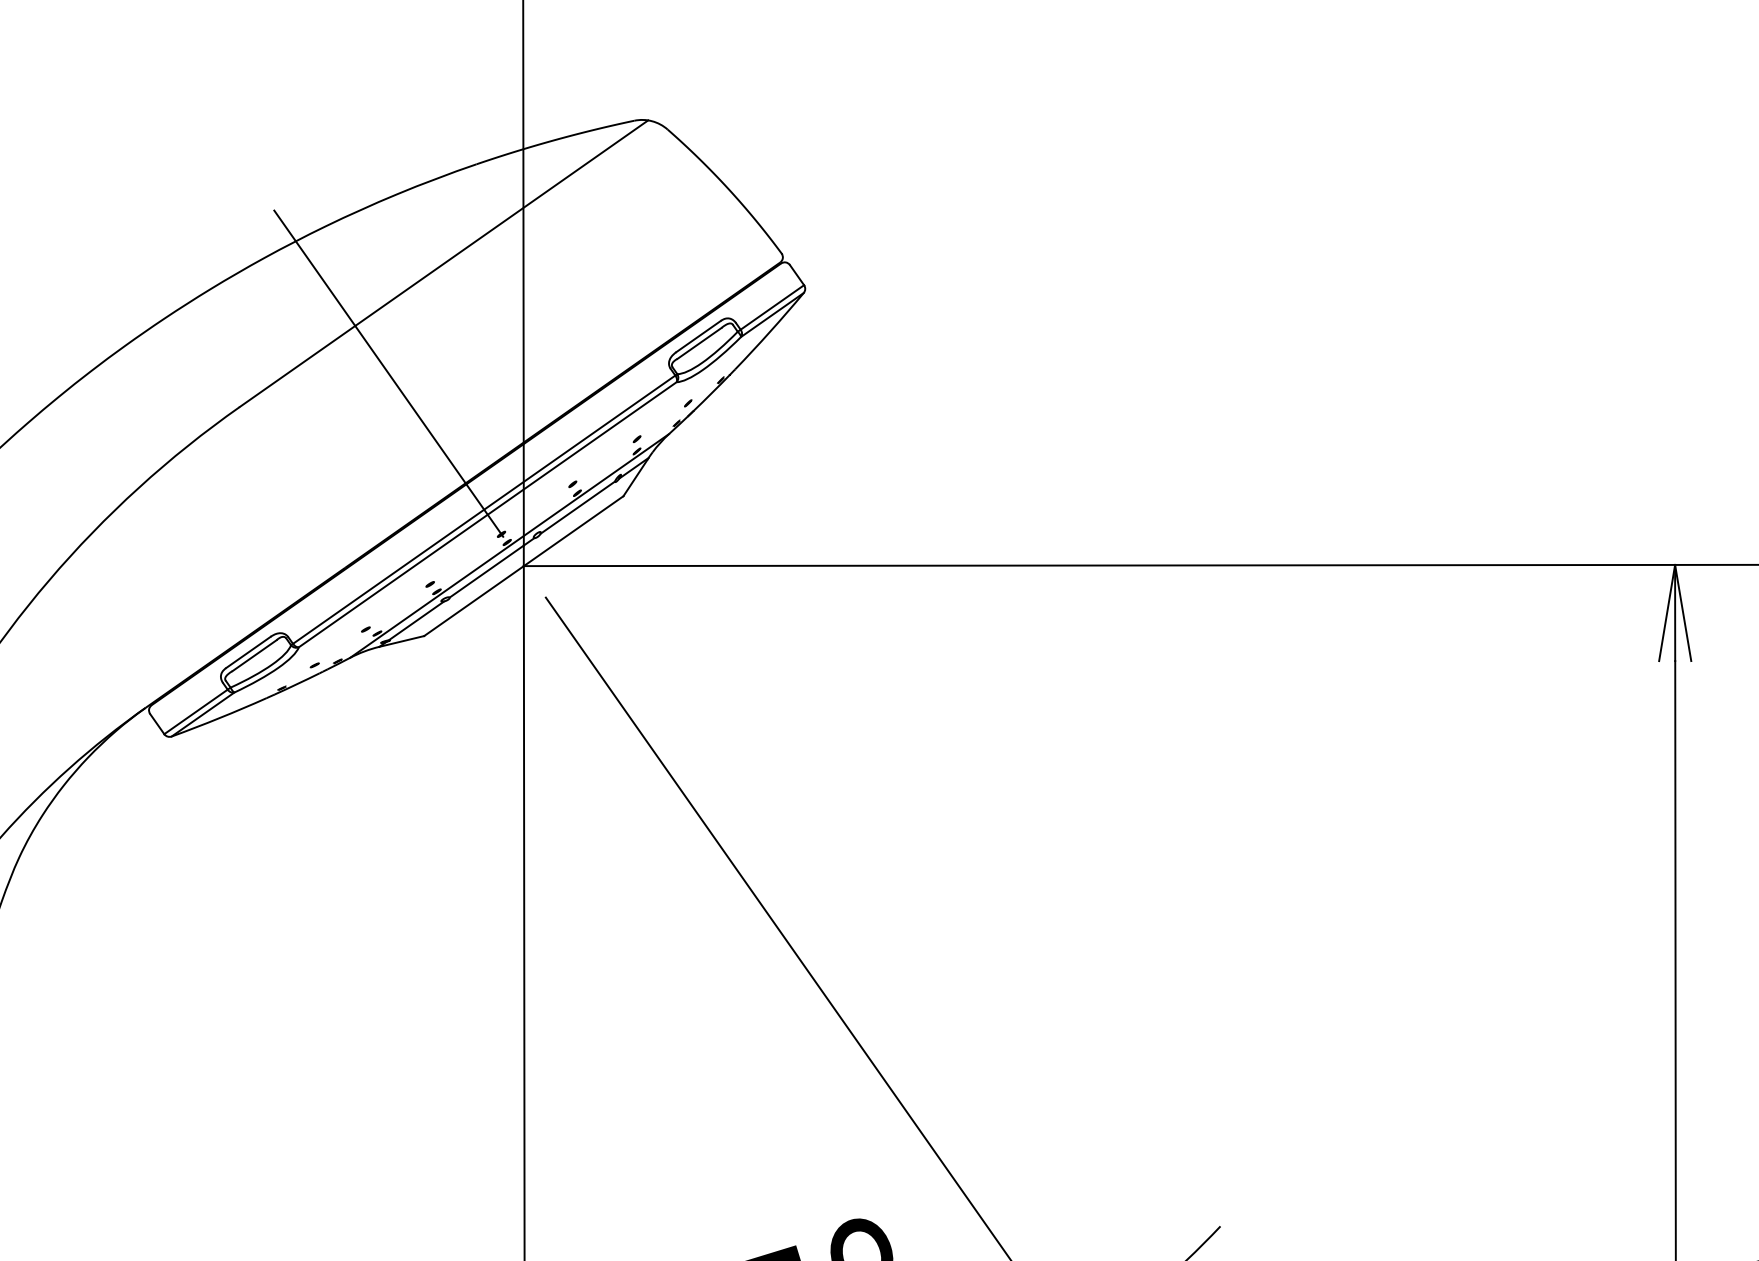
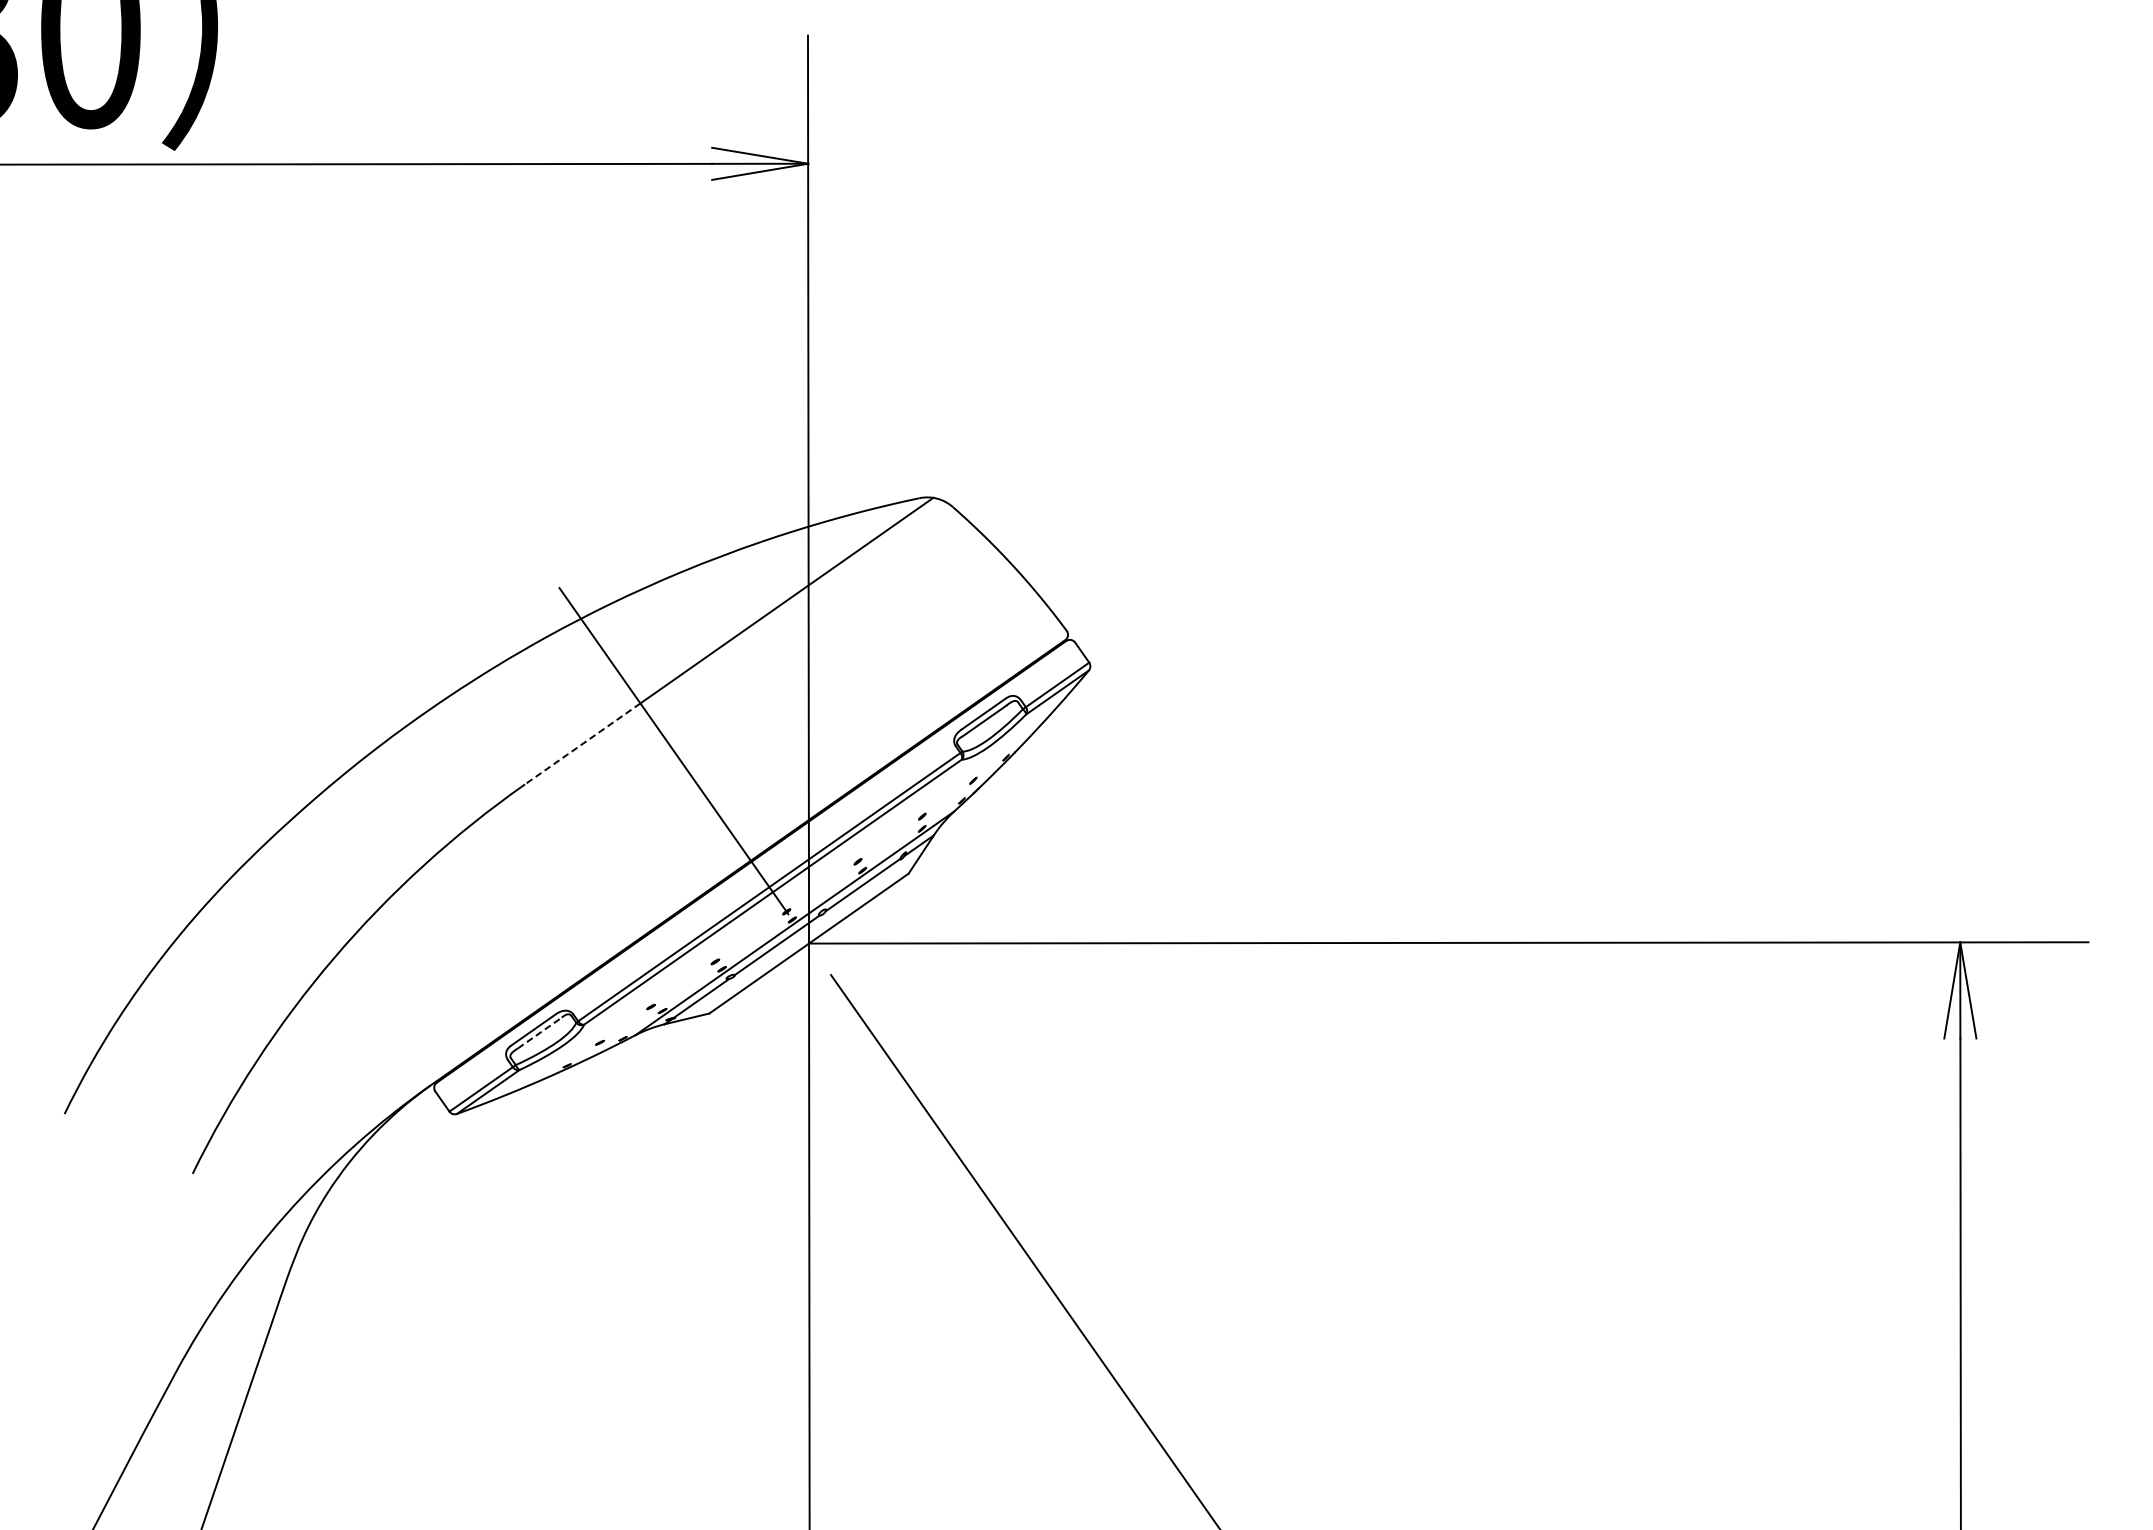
line: (297, 367) -> (582, 744), solid -> dashed
line: (254, 656) -> (539, 1033), solid -> dashed

